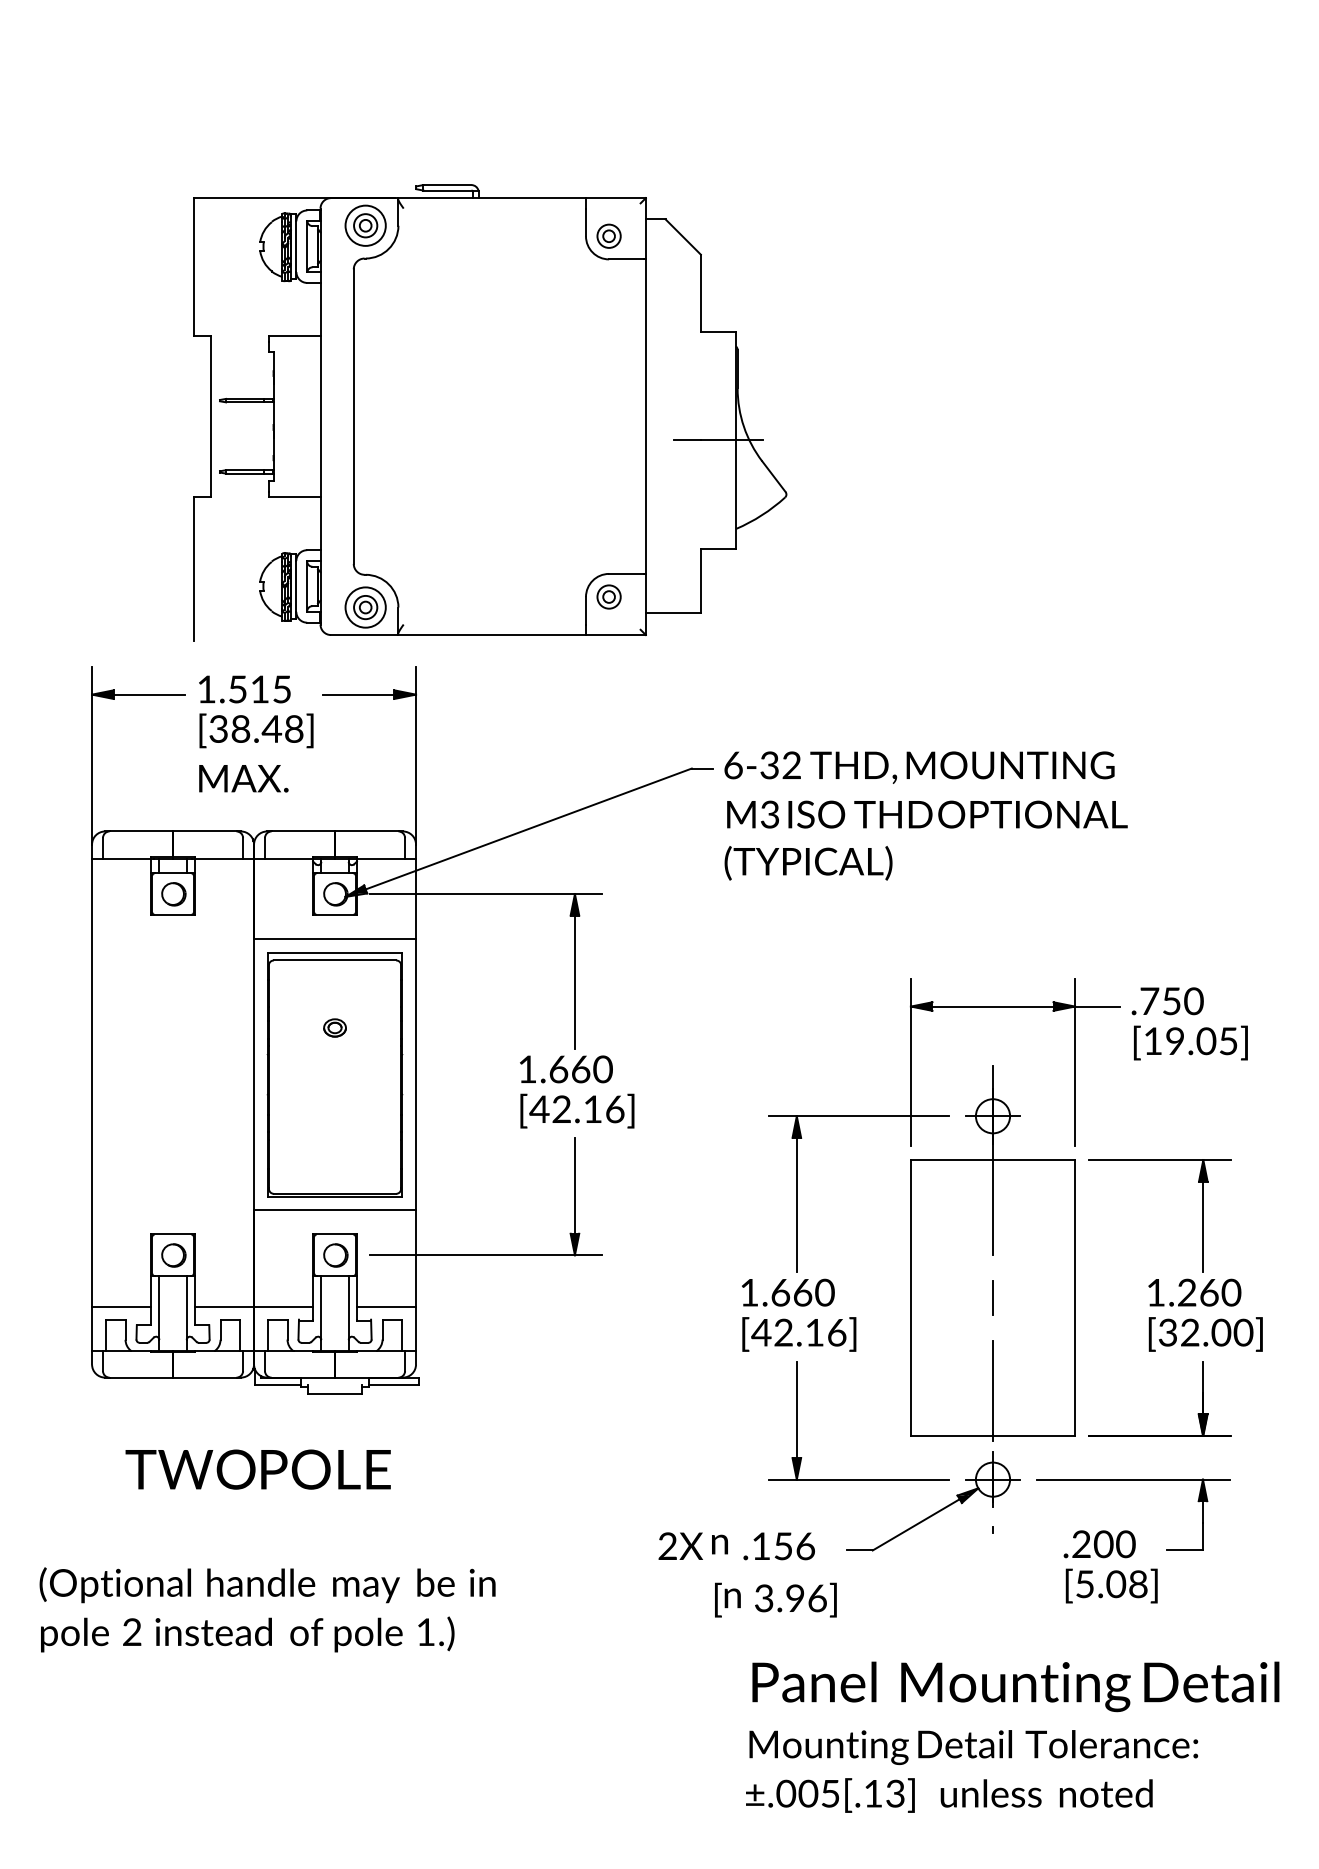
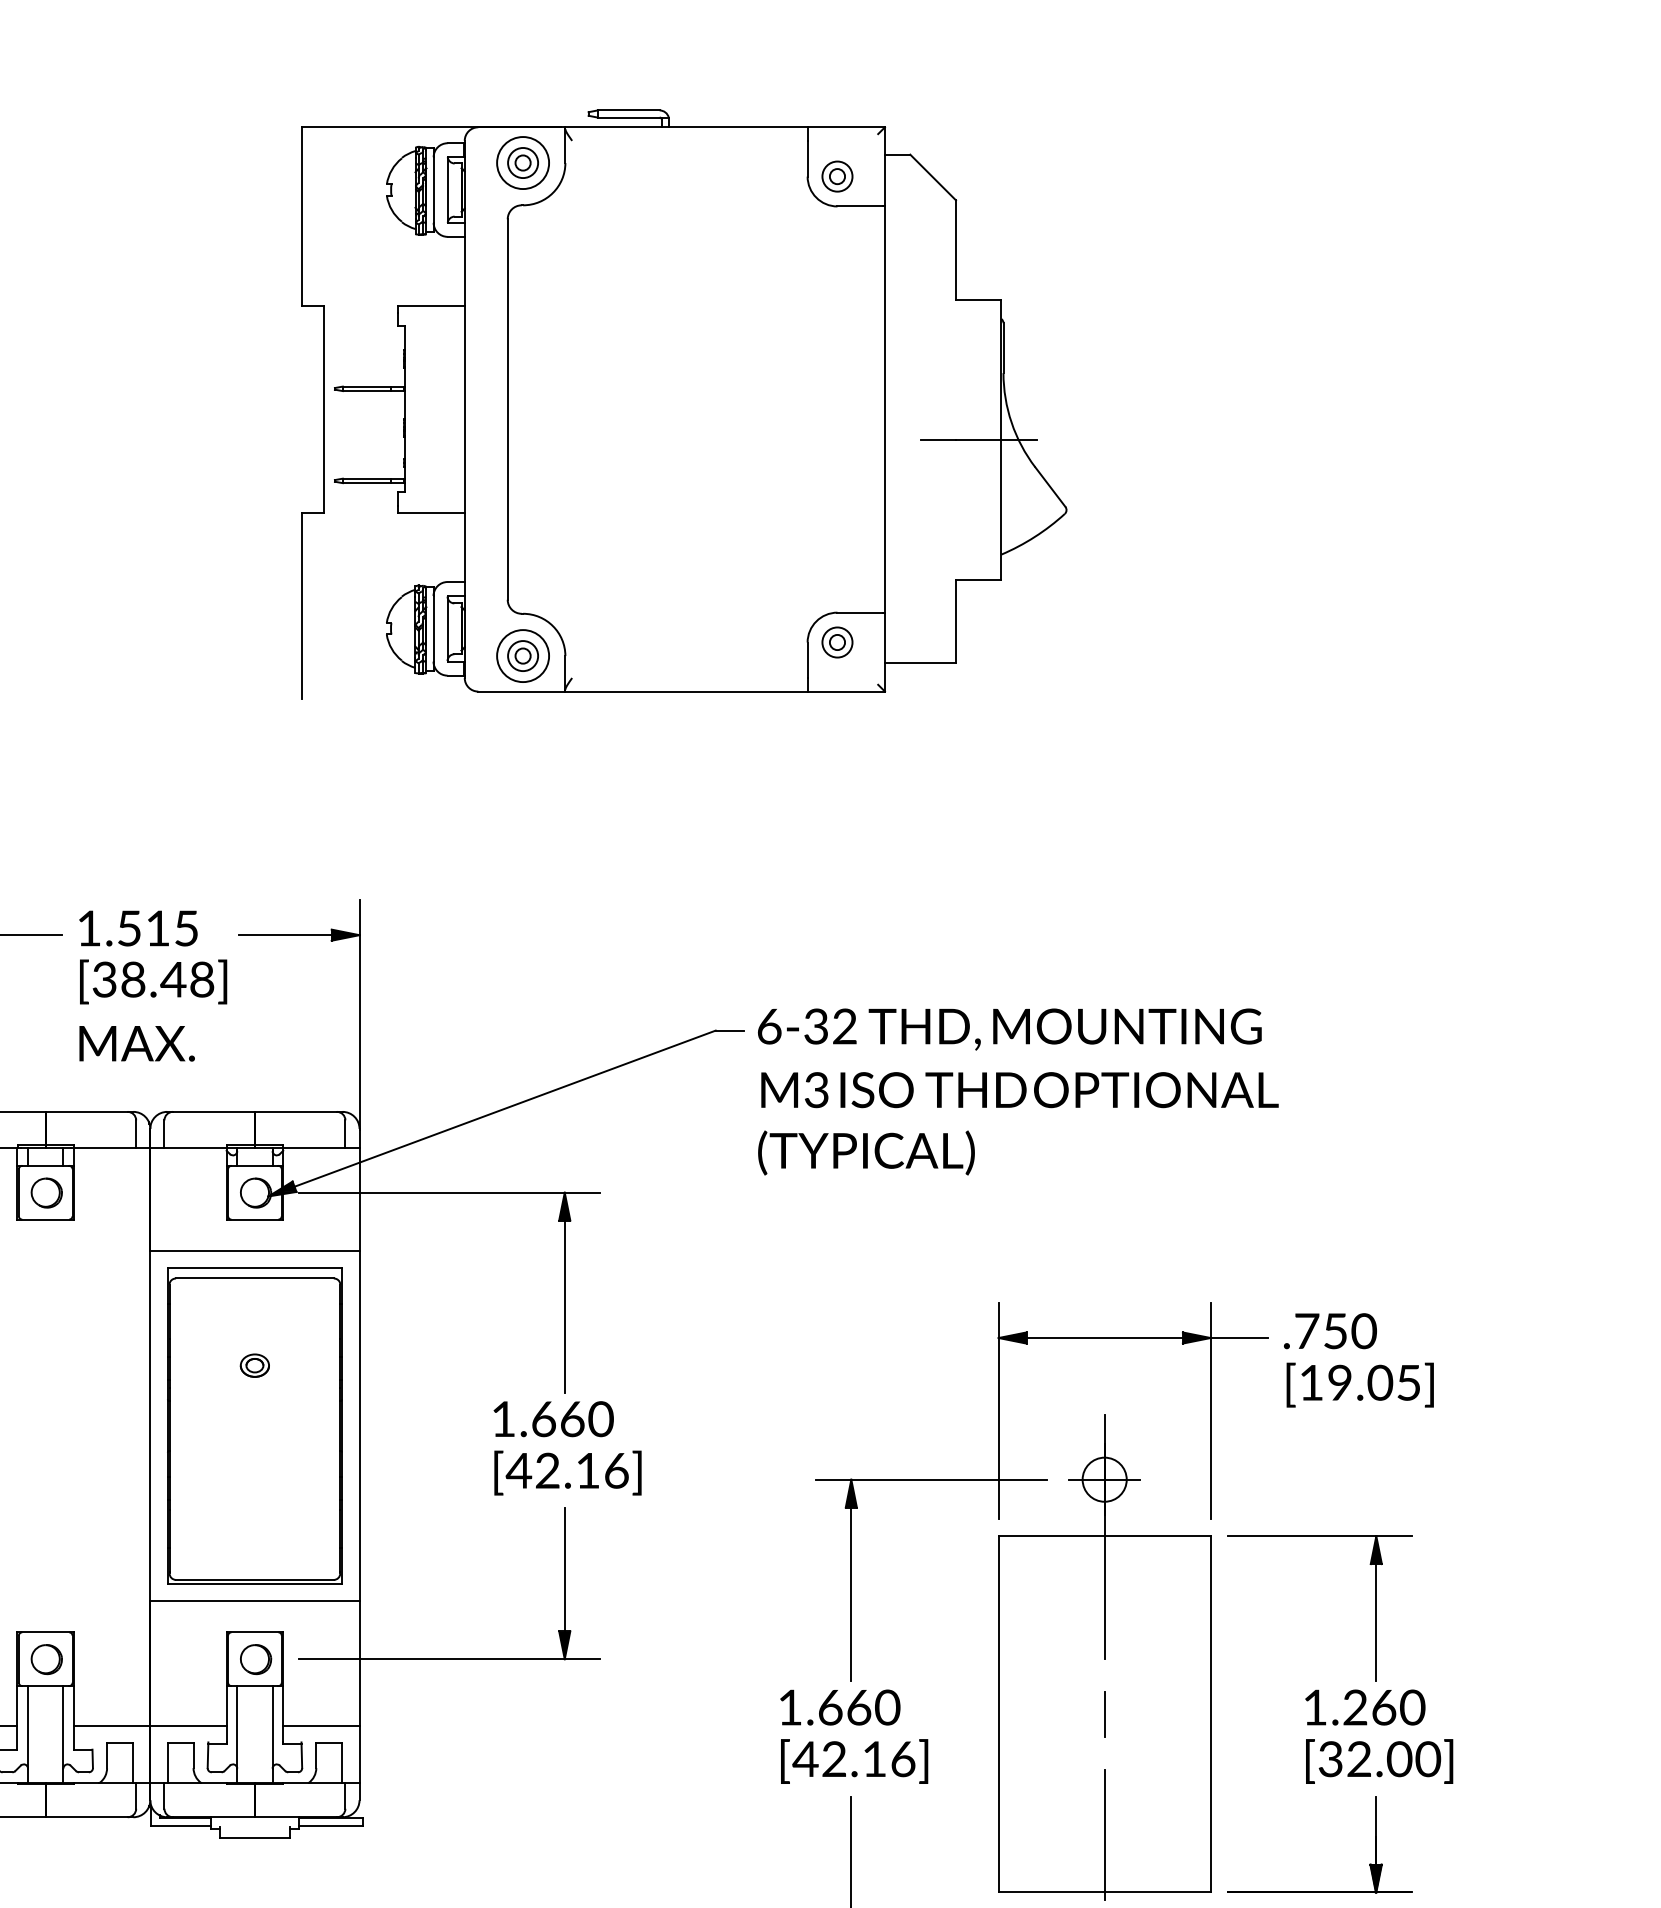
part: (490, 412) -> (684, 404), moved

